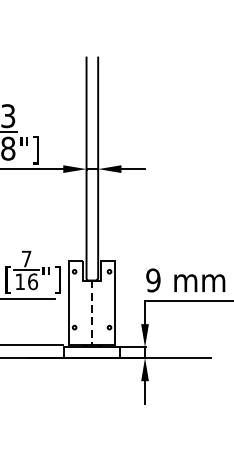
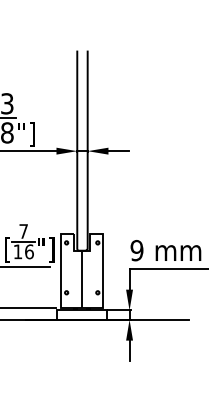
line: (92, 312) -> (82, 279), dashed -> solid

